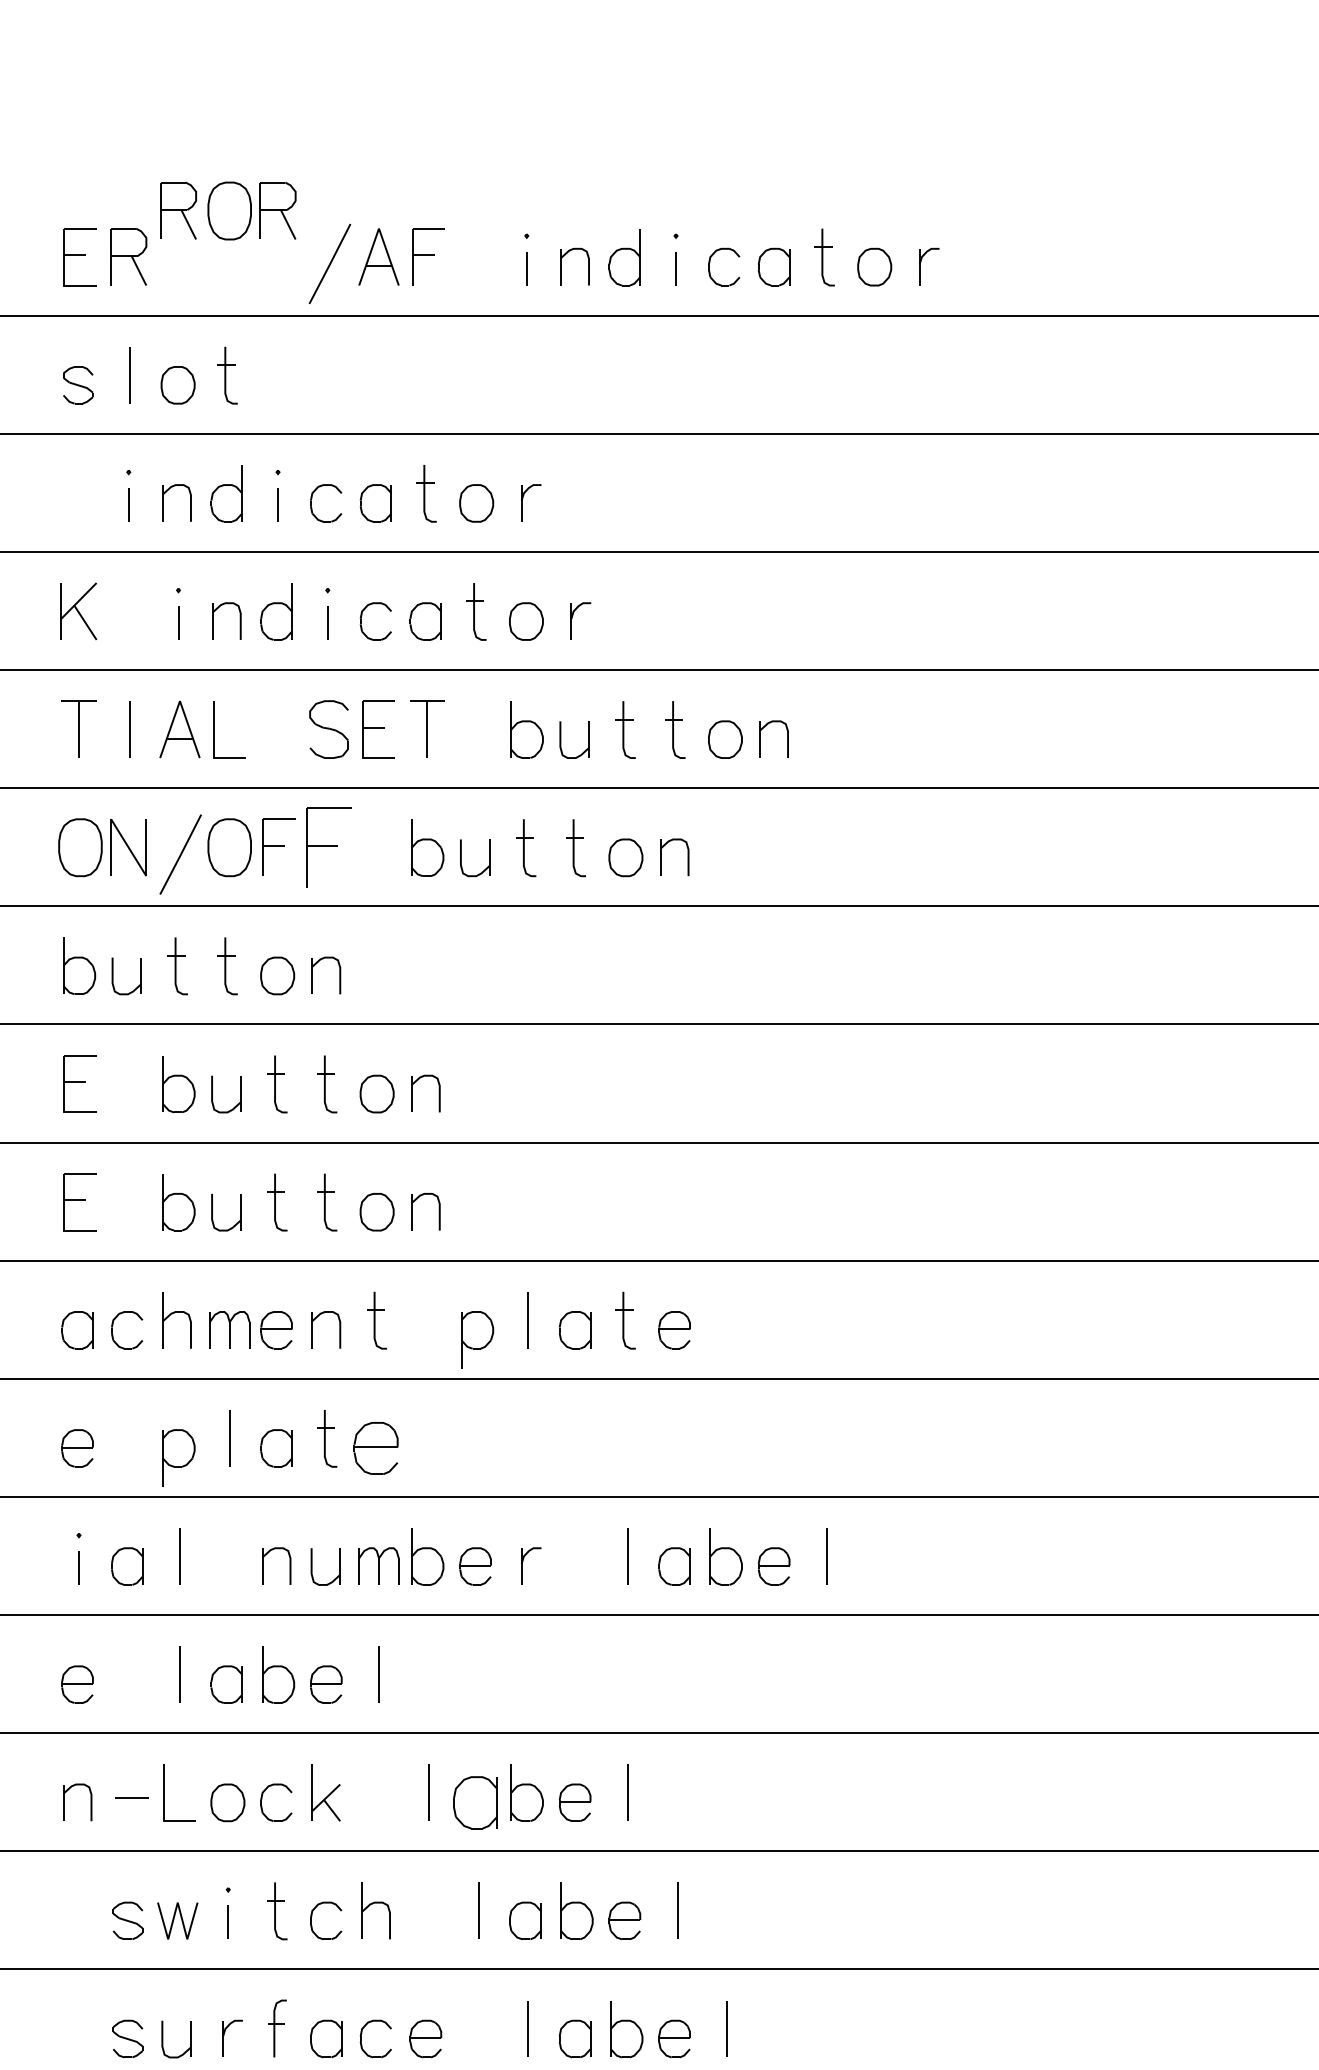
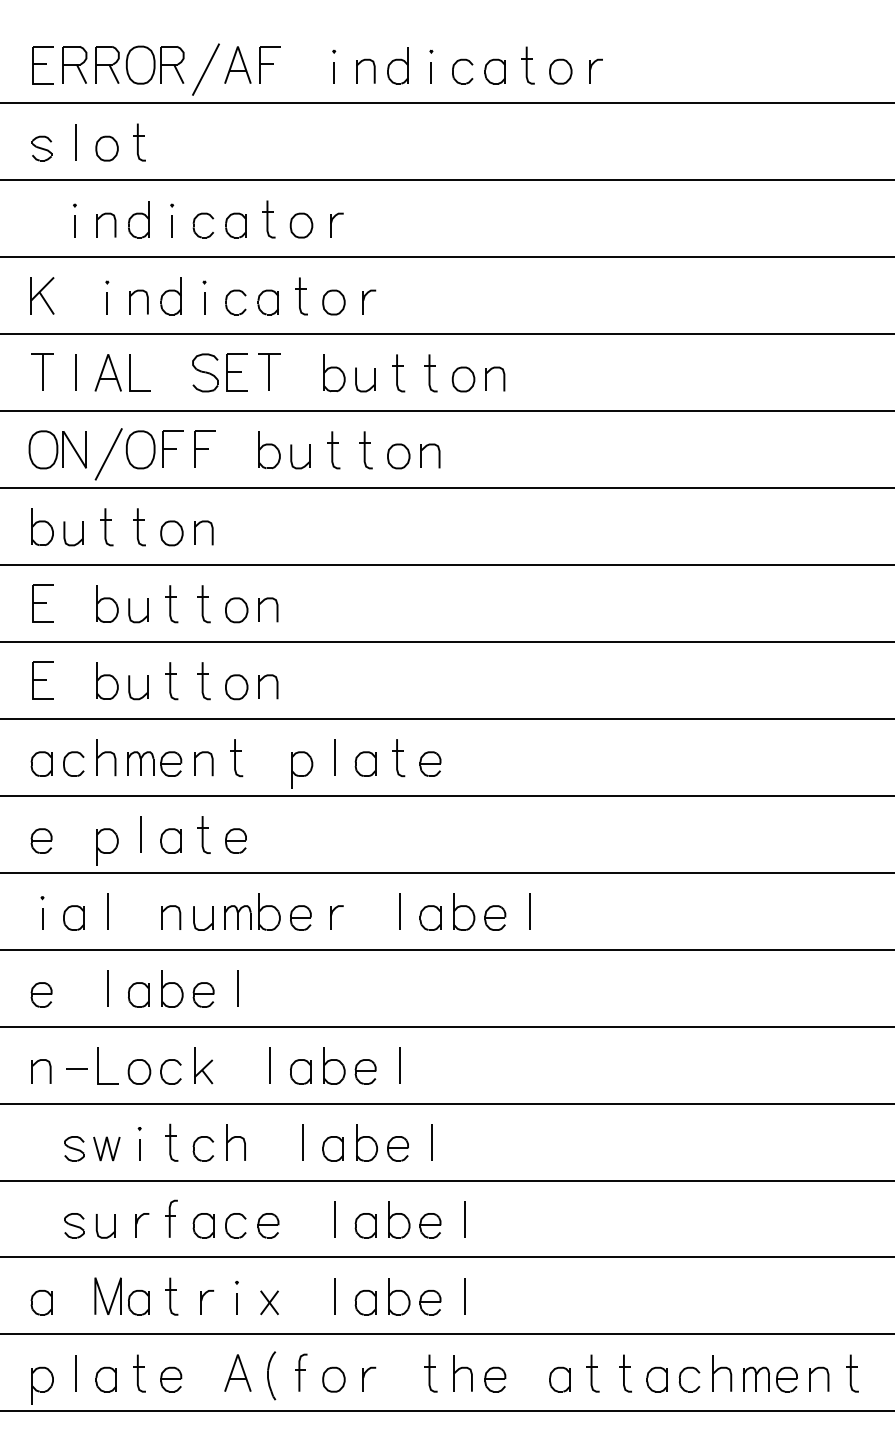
part: (227, 210) -> (139, 64), moved
part: (327, 845) -> (204, 448), size x0.71
part: (375, 1447) -> (235, 840), size x0.71
part: (475, 1802) -> (300, 1071), size x0.71

